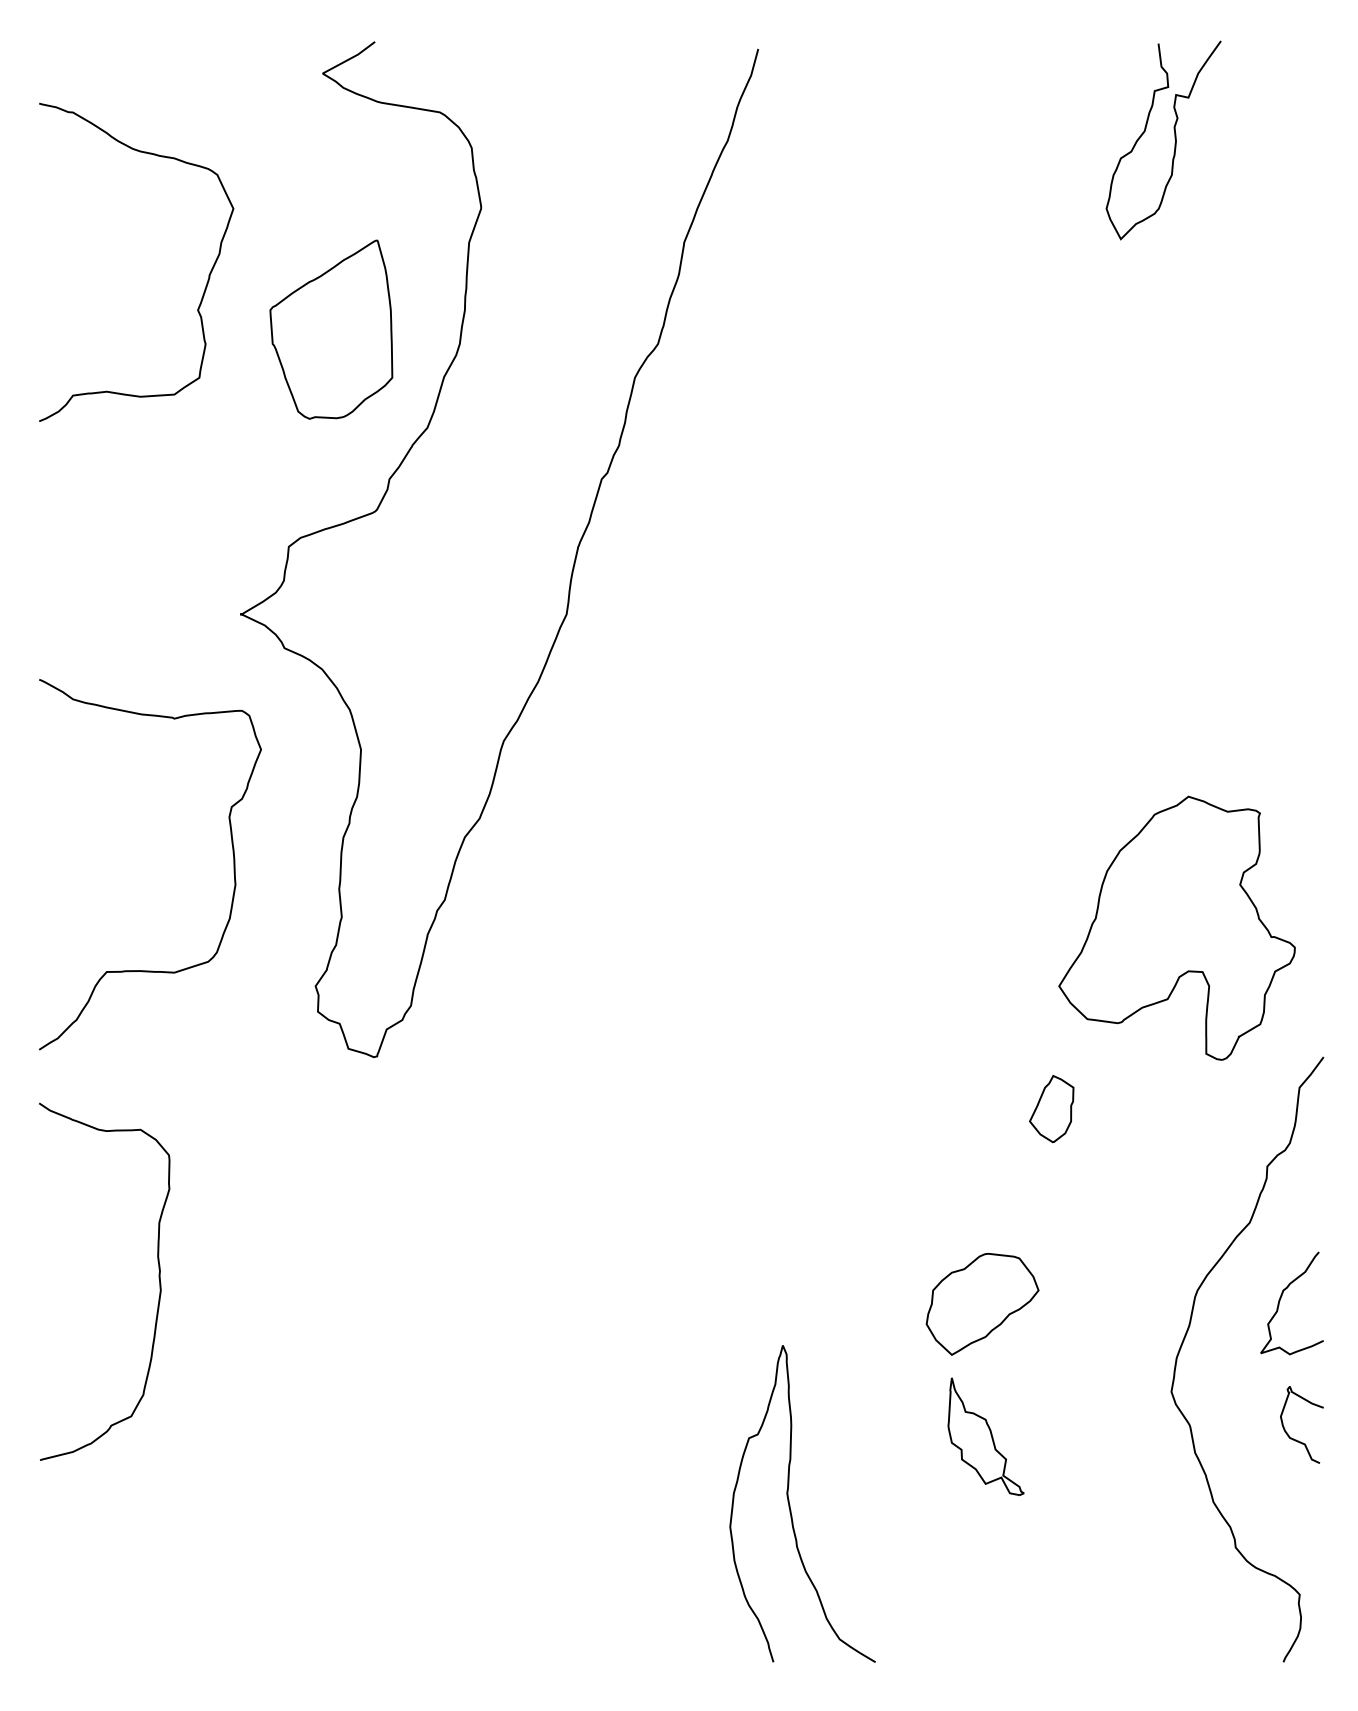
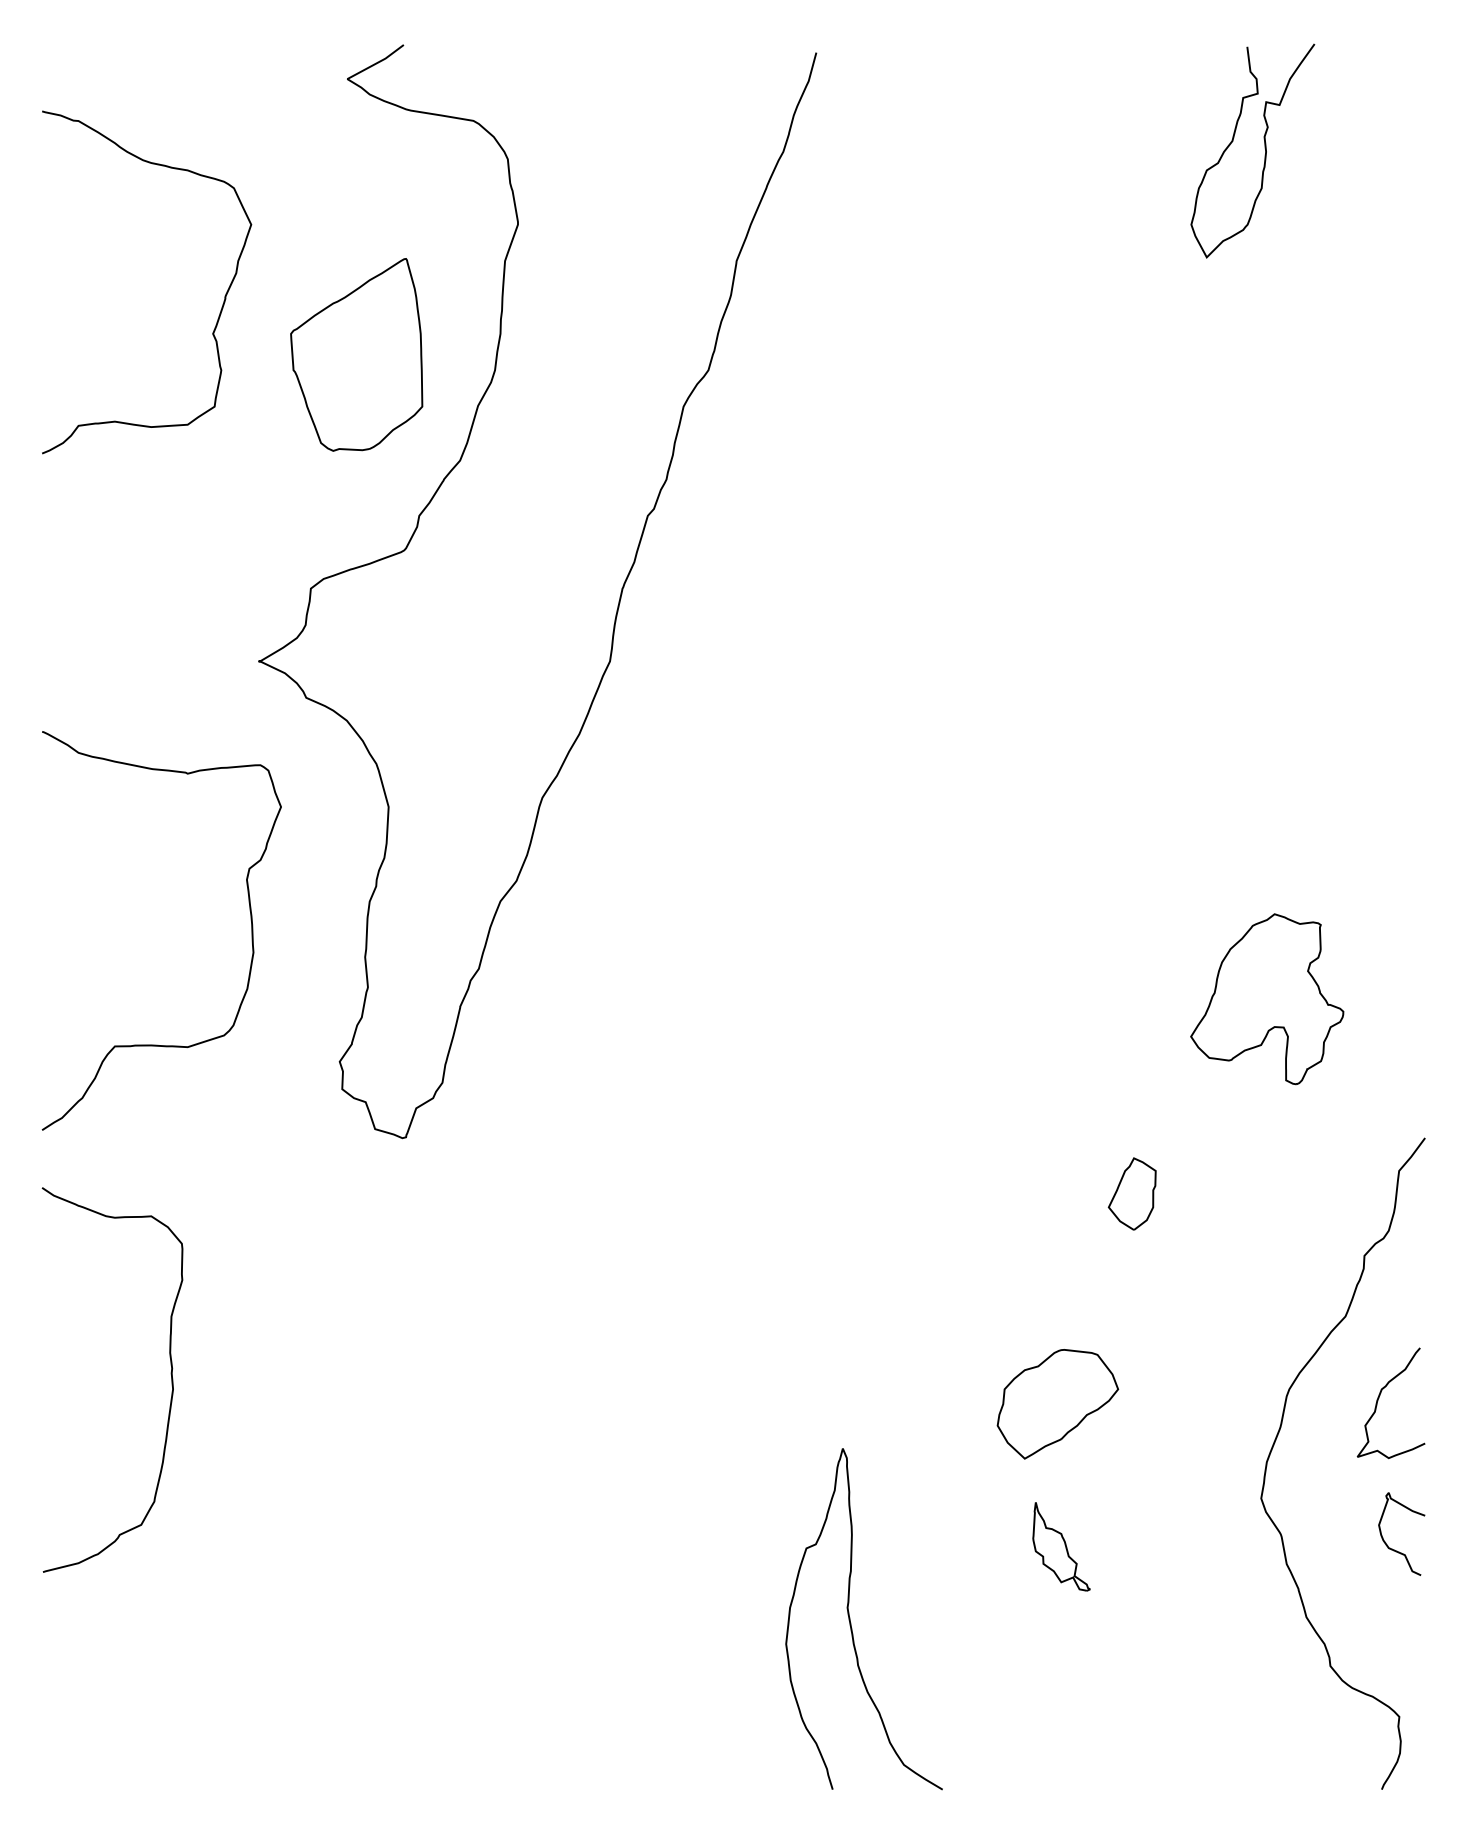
part: (1176, 927) -> (1266, 998), size x0.6
part: (985, 1436) -> (1061, 1546), size x0.7

